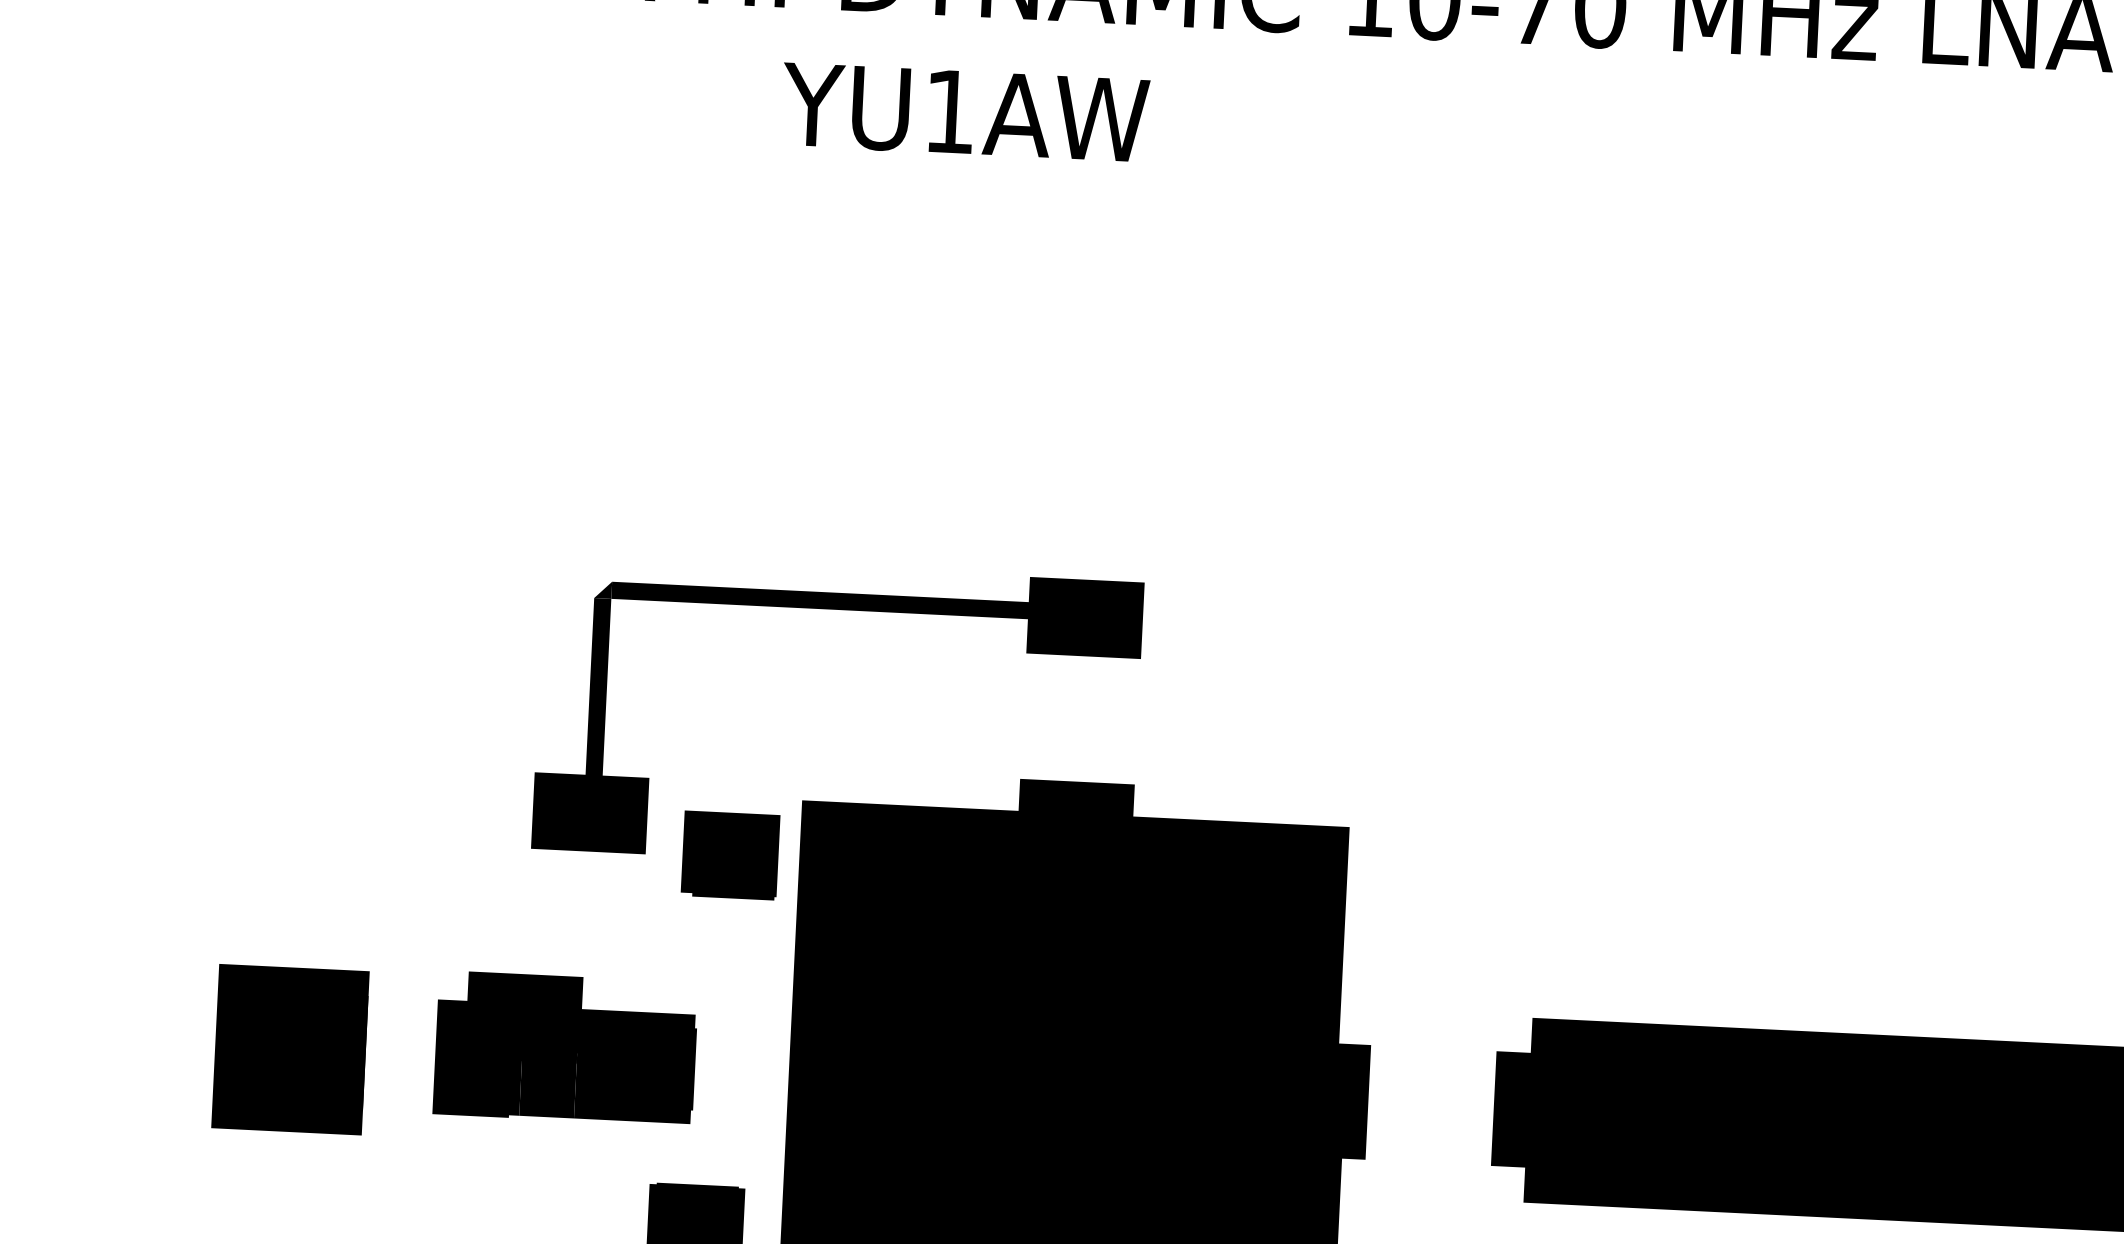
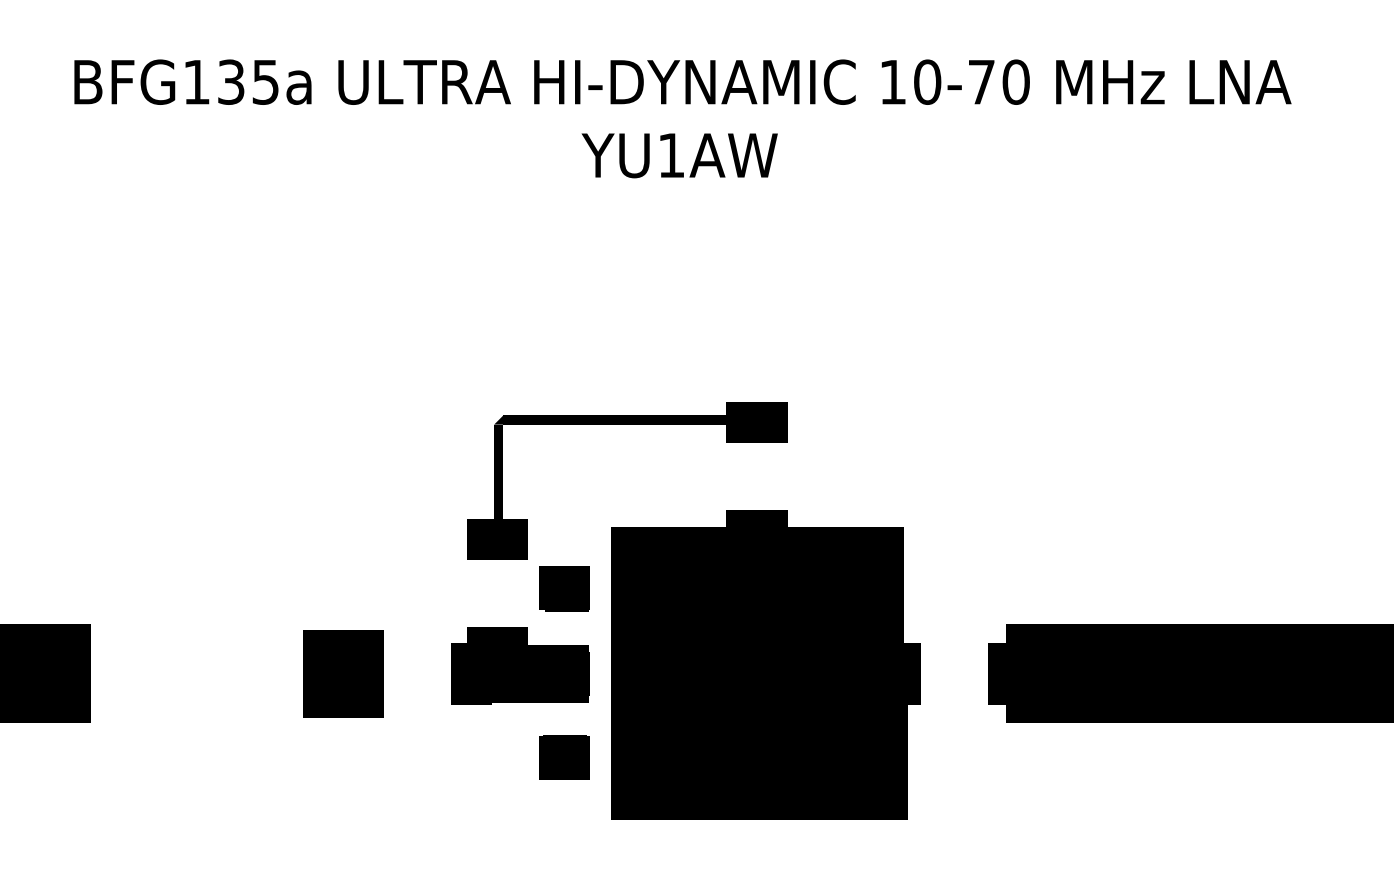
part: (730, 855) -> (564, 588), moved
part: (565, 1047) -> (520, 665), moved

